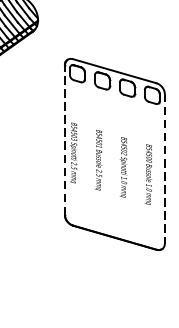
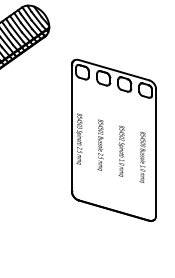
line: (64, 139) -> (71, 127), dashed -> solid
line: (165, 170) -> (156, 153), dashed -> solid

